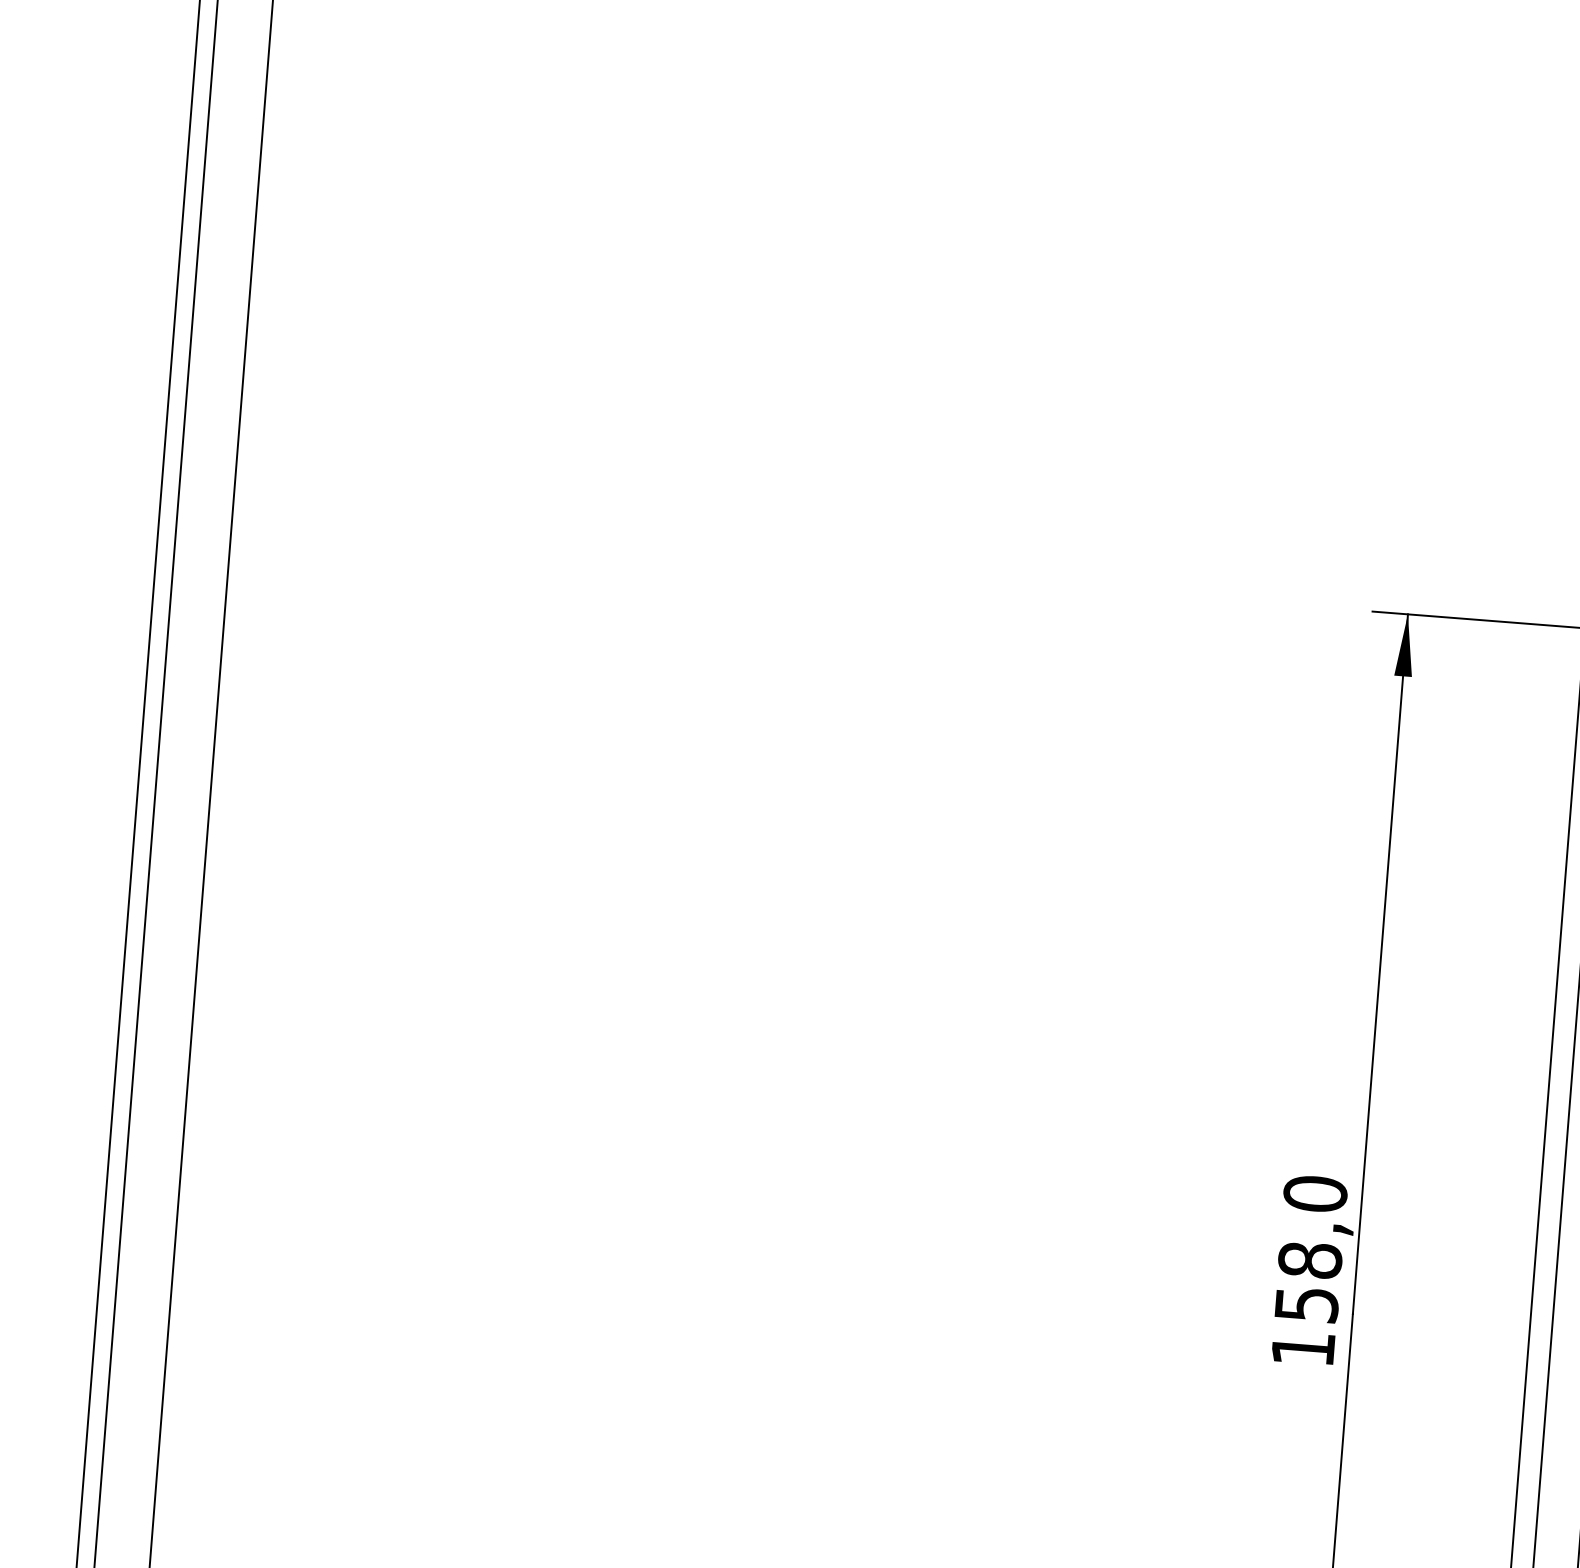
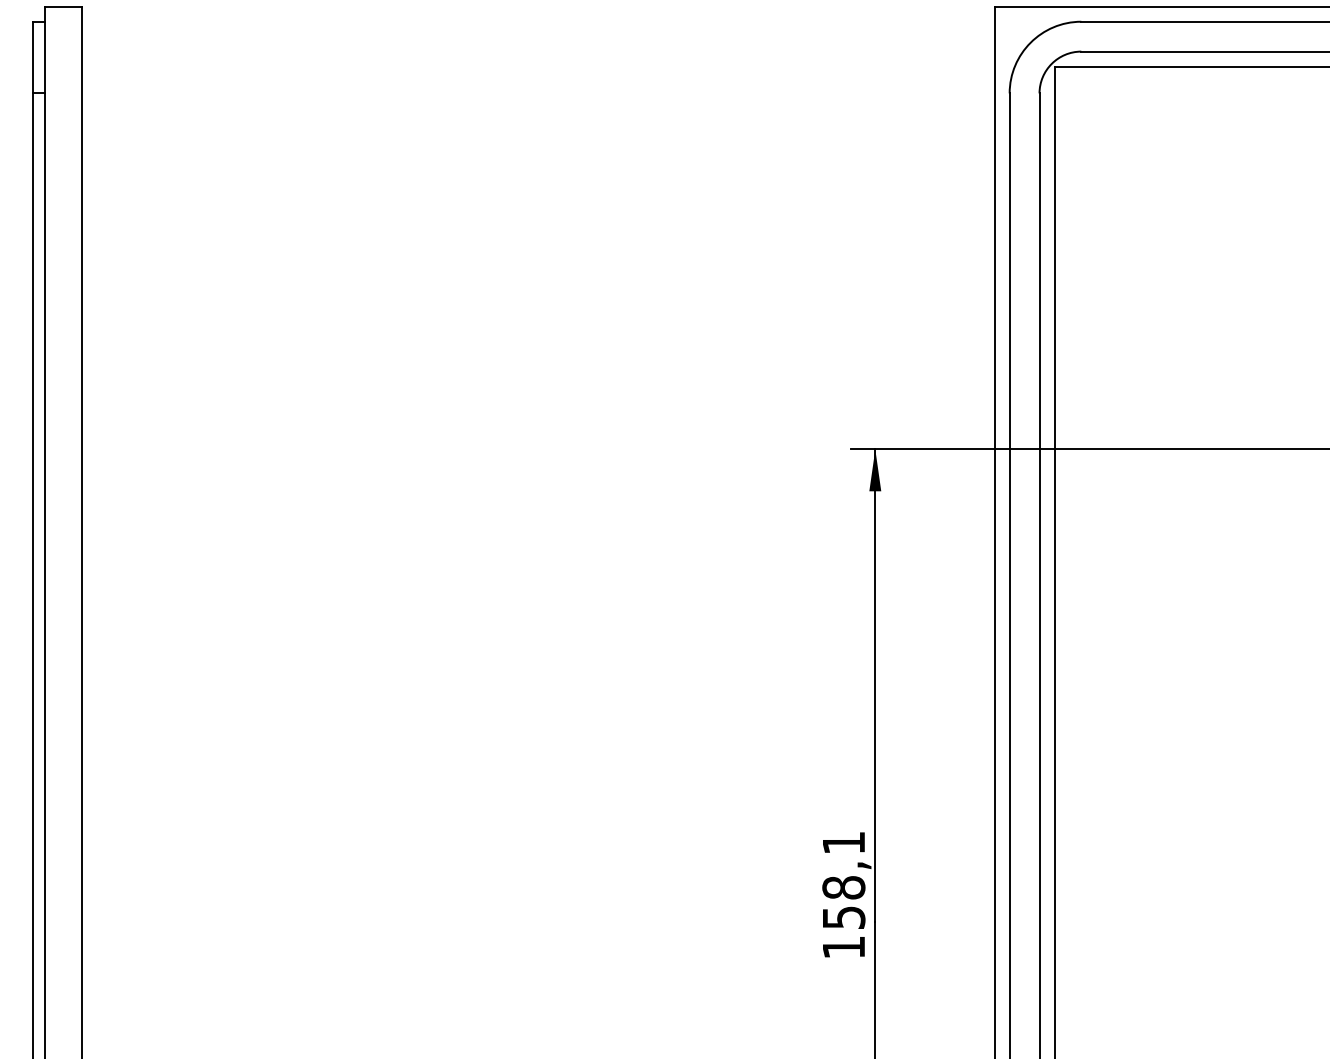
text: (1314, 1193) -> (843, 842), 158,0 -> 158,1

